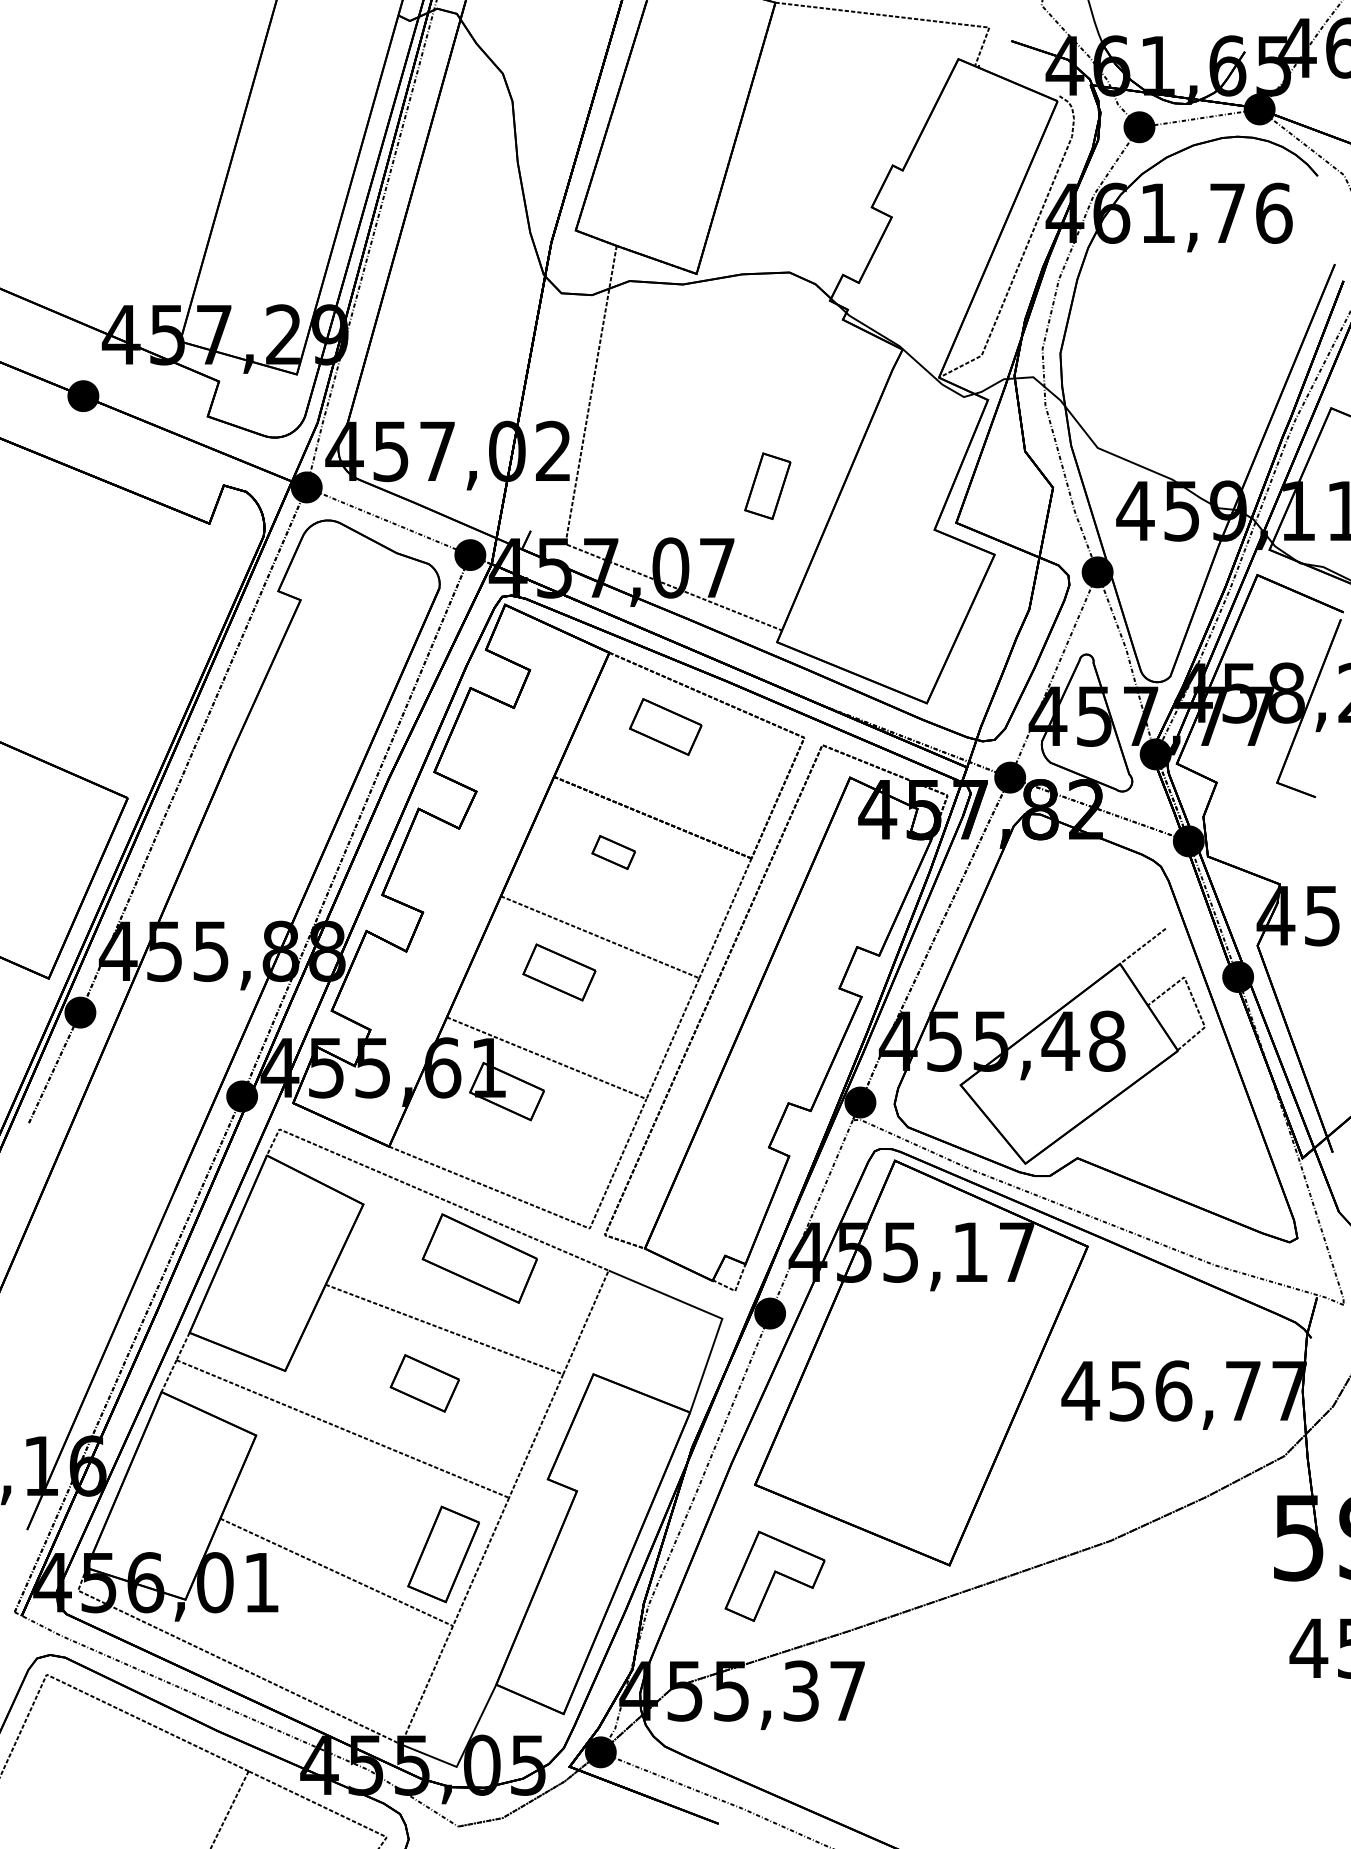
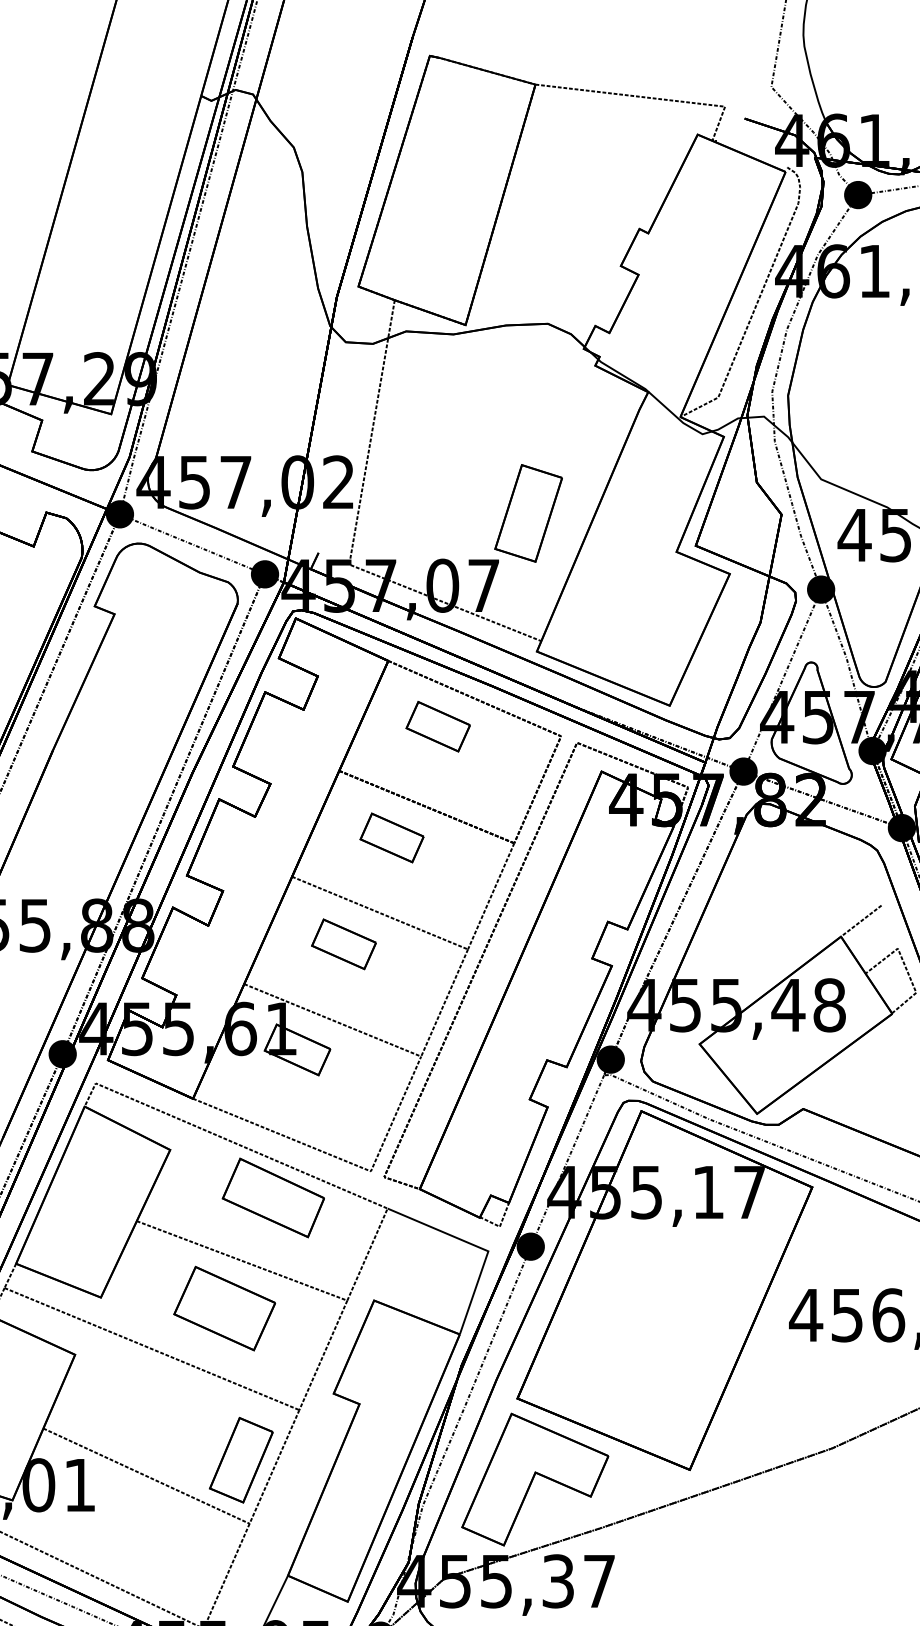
part: (767, 485) -> (528, 512), size x1.67
part: (613, 852) -> (391, 837), size x1.67
part: (424, 1383) -> (224, 1308), size x1.67
part: (774, 1576) -> (534, 1479), size x1.67

